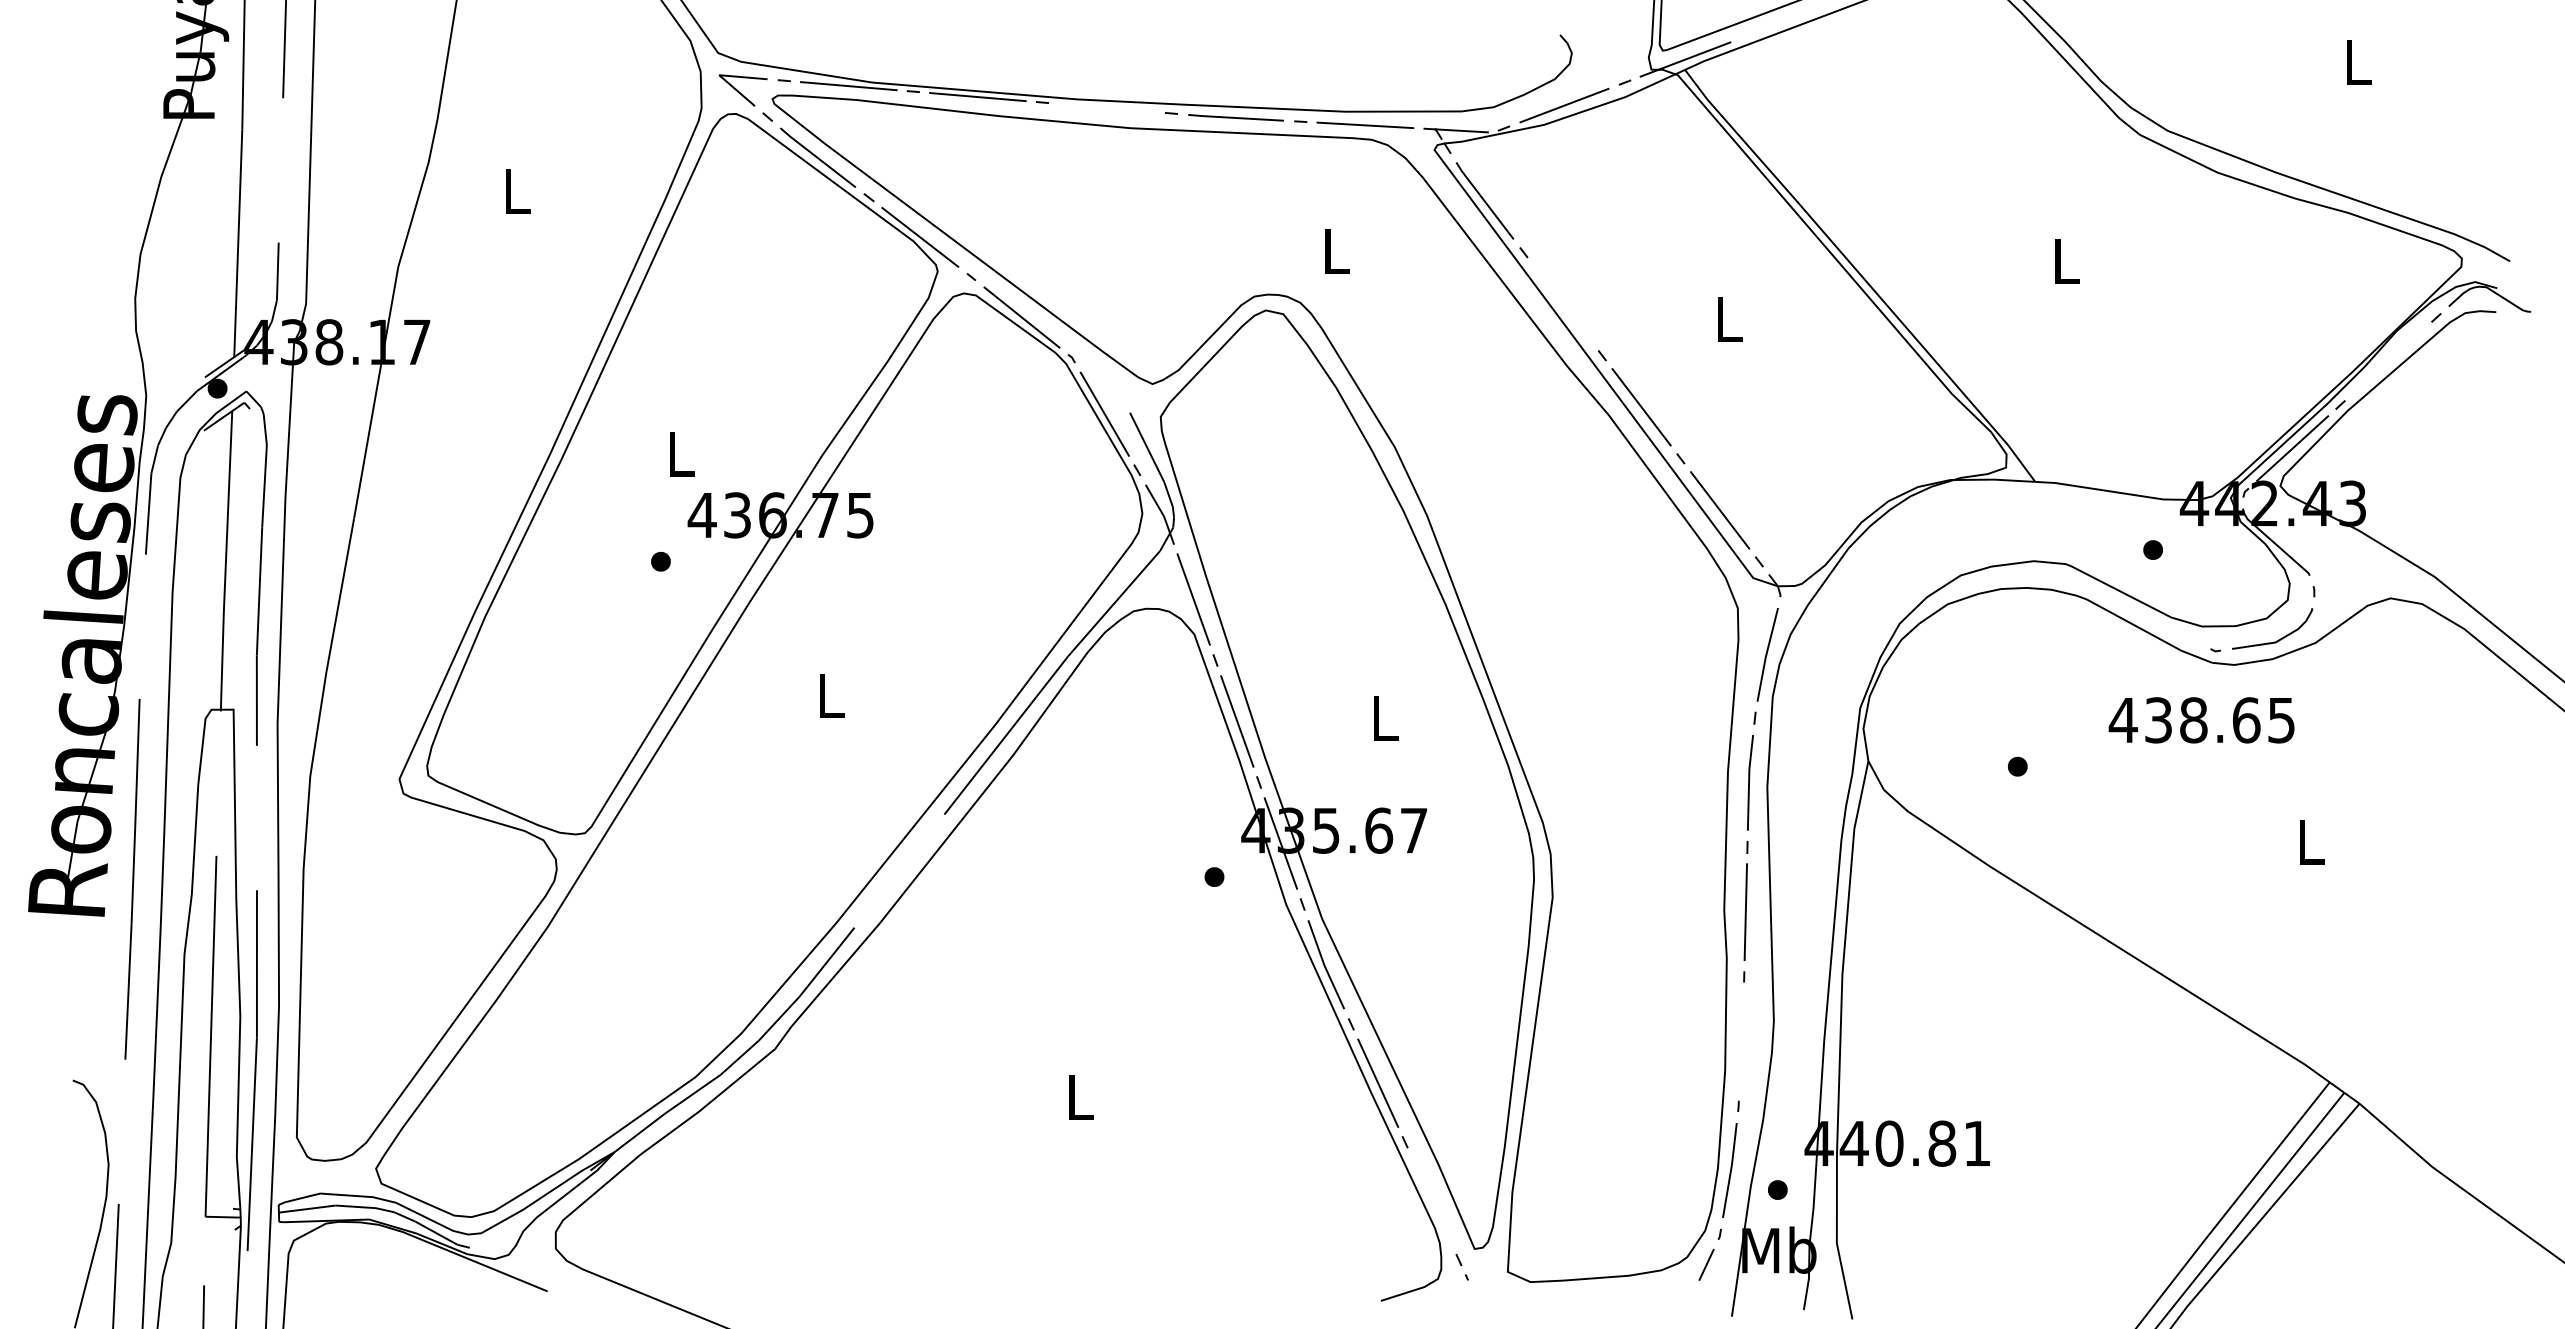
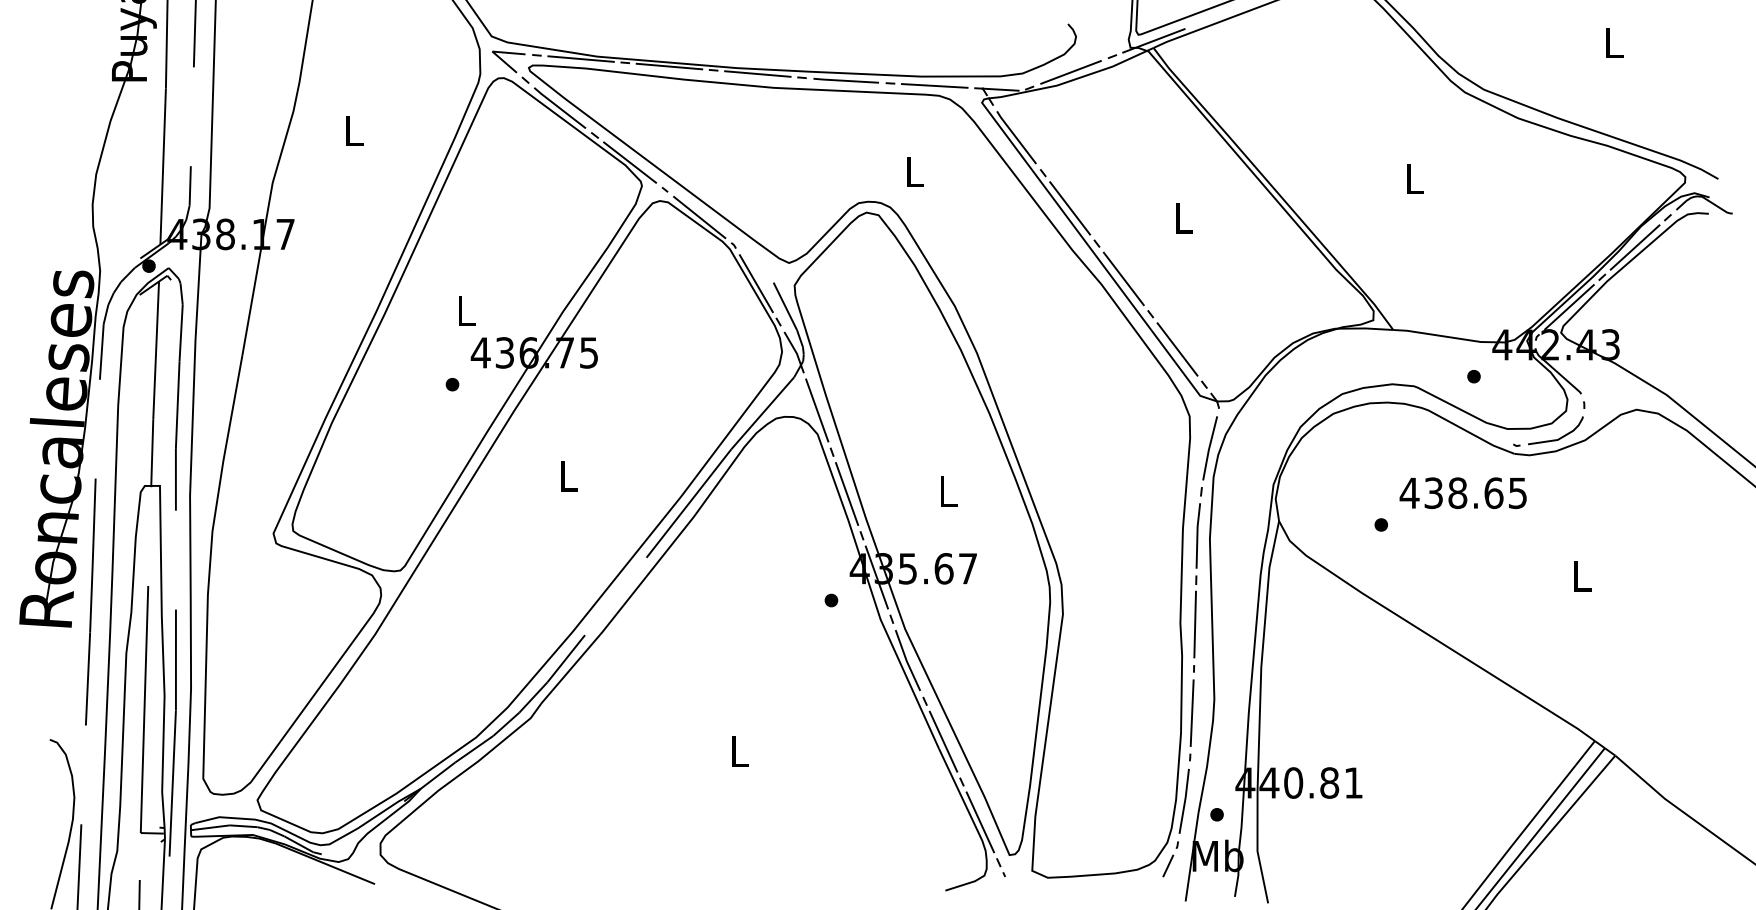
line: (1106, 107) -> (757, 73), added
line: (1563, 304) -> (1070, 208), added
line: (2387, 361) -> (1634, 247), added
text: (2200, 720) -> (1462, 493), moved
line: (1740, 1040) -> (1191, 712), added
line: (1432, 1201) -> (980, 822), added

